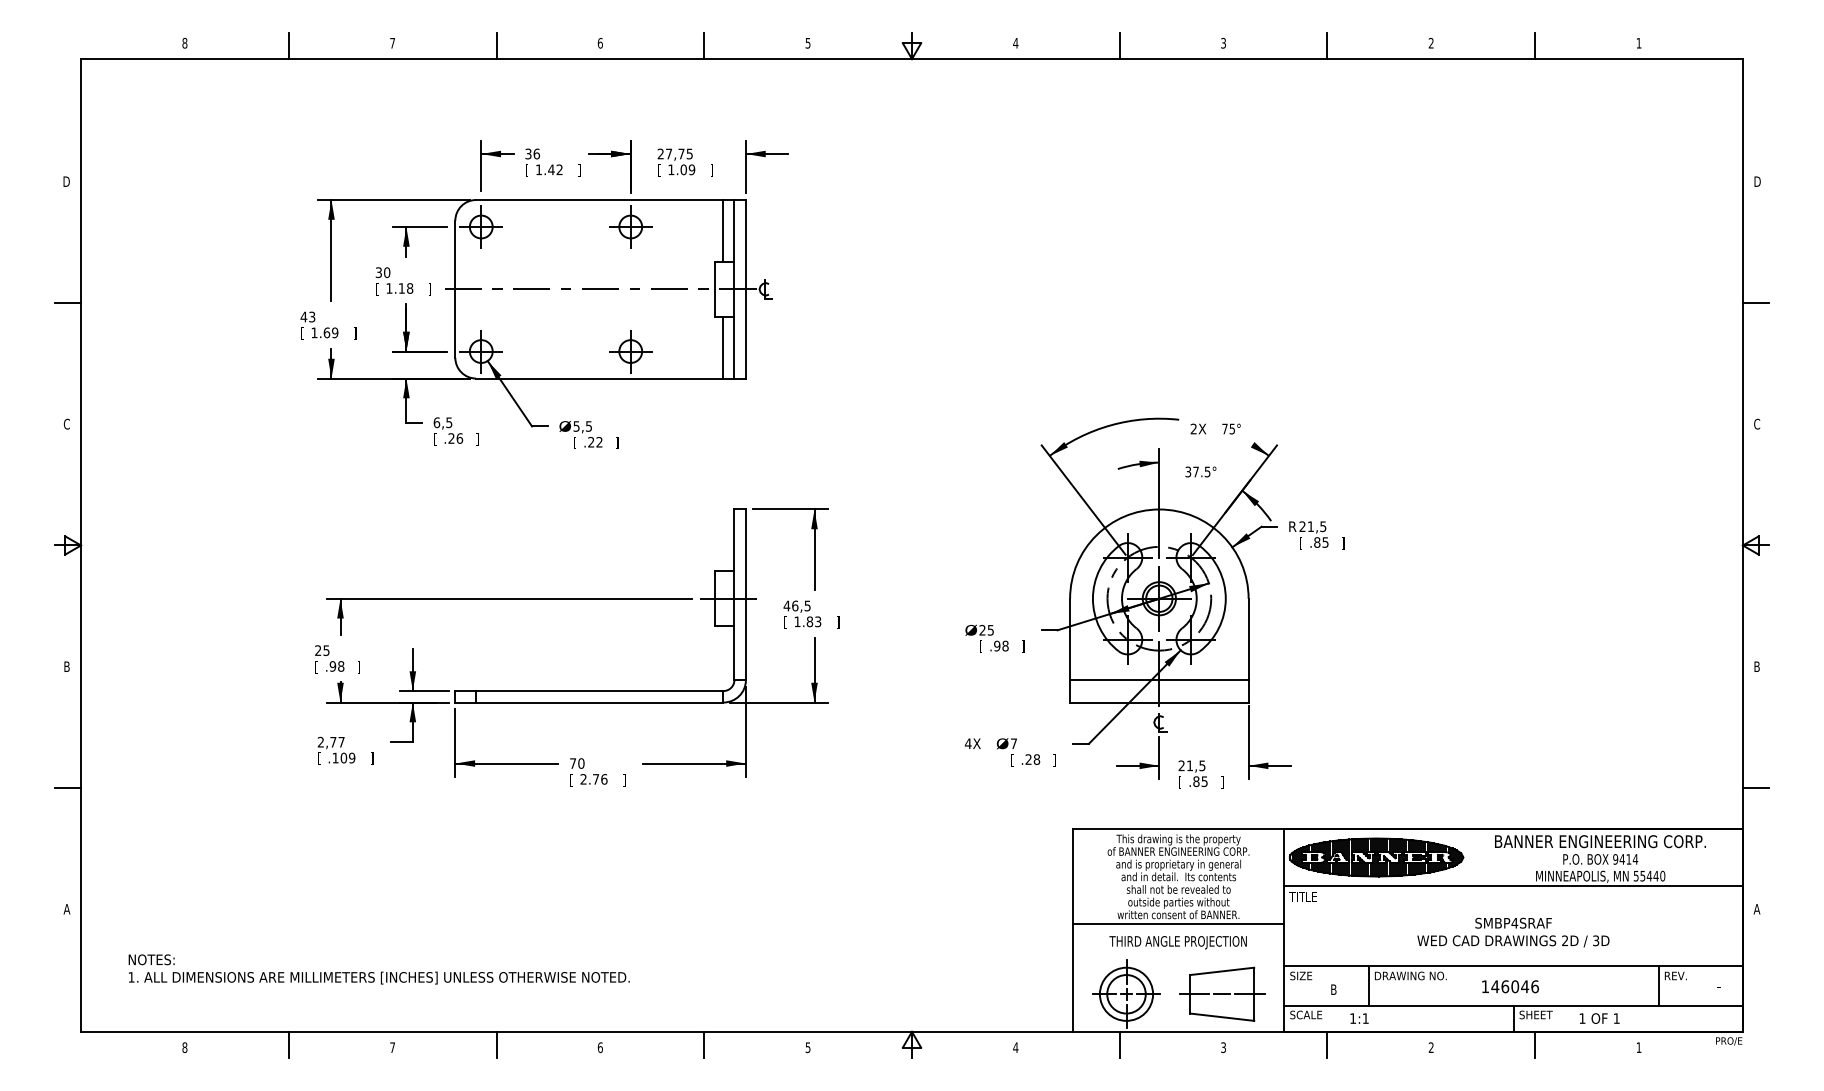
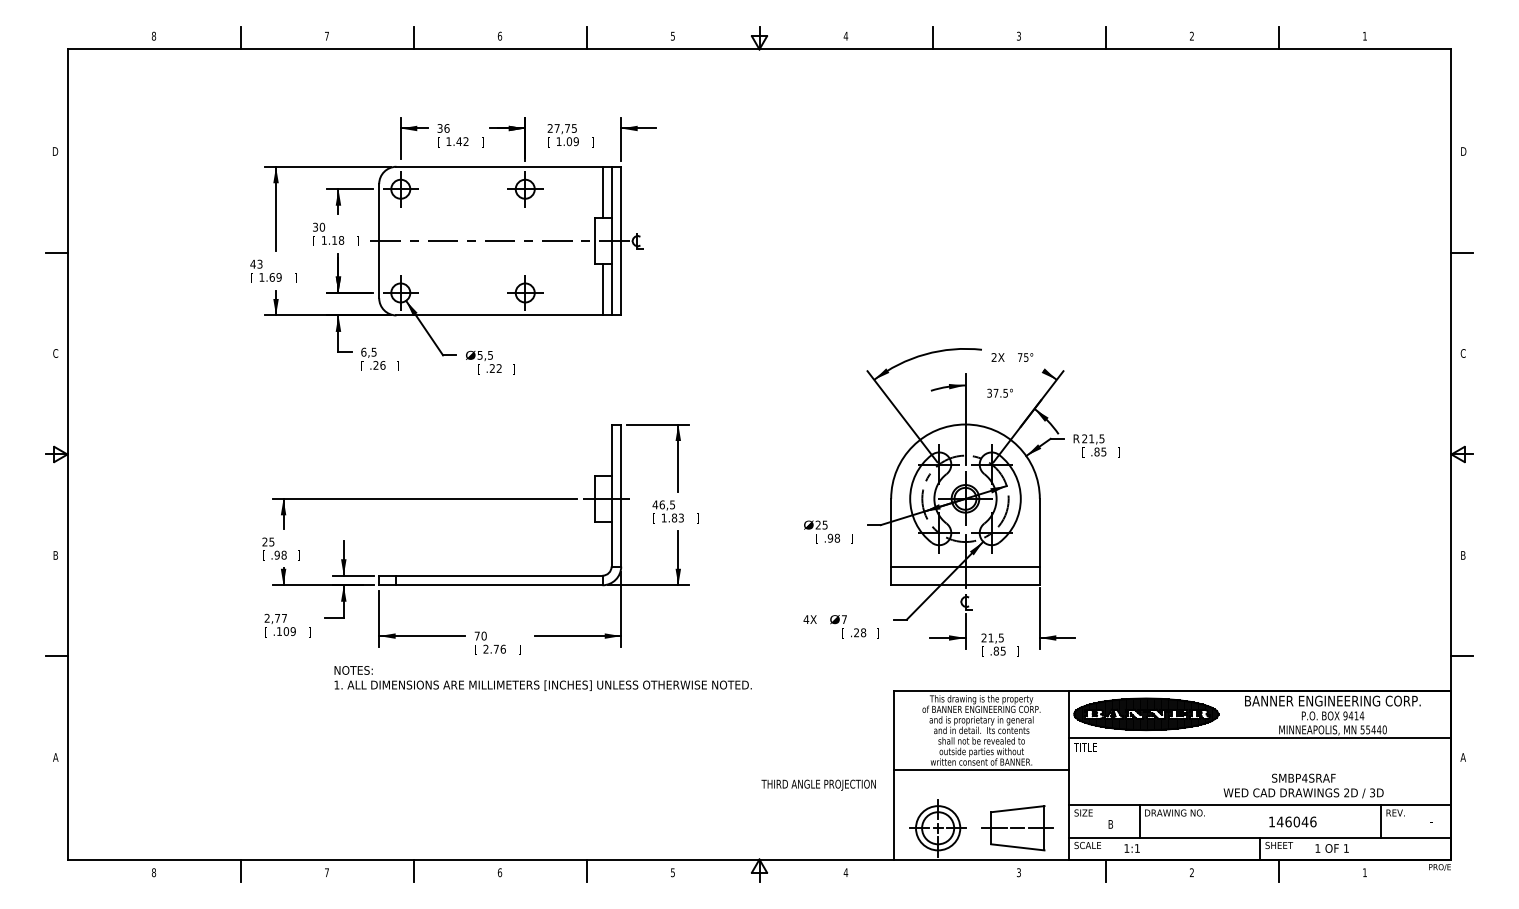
text: (1513, 932) -> (1303, 785), moved
text: (1177, 942) -> (818, 785), moved
text: (378, 969) -> (542, 678), moved
text: (1510, 986) -> (1292, 821), moved
line: (1119, 1044) -> (932, 870), removed

